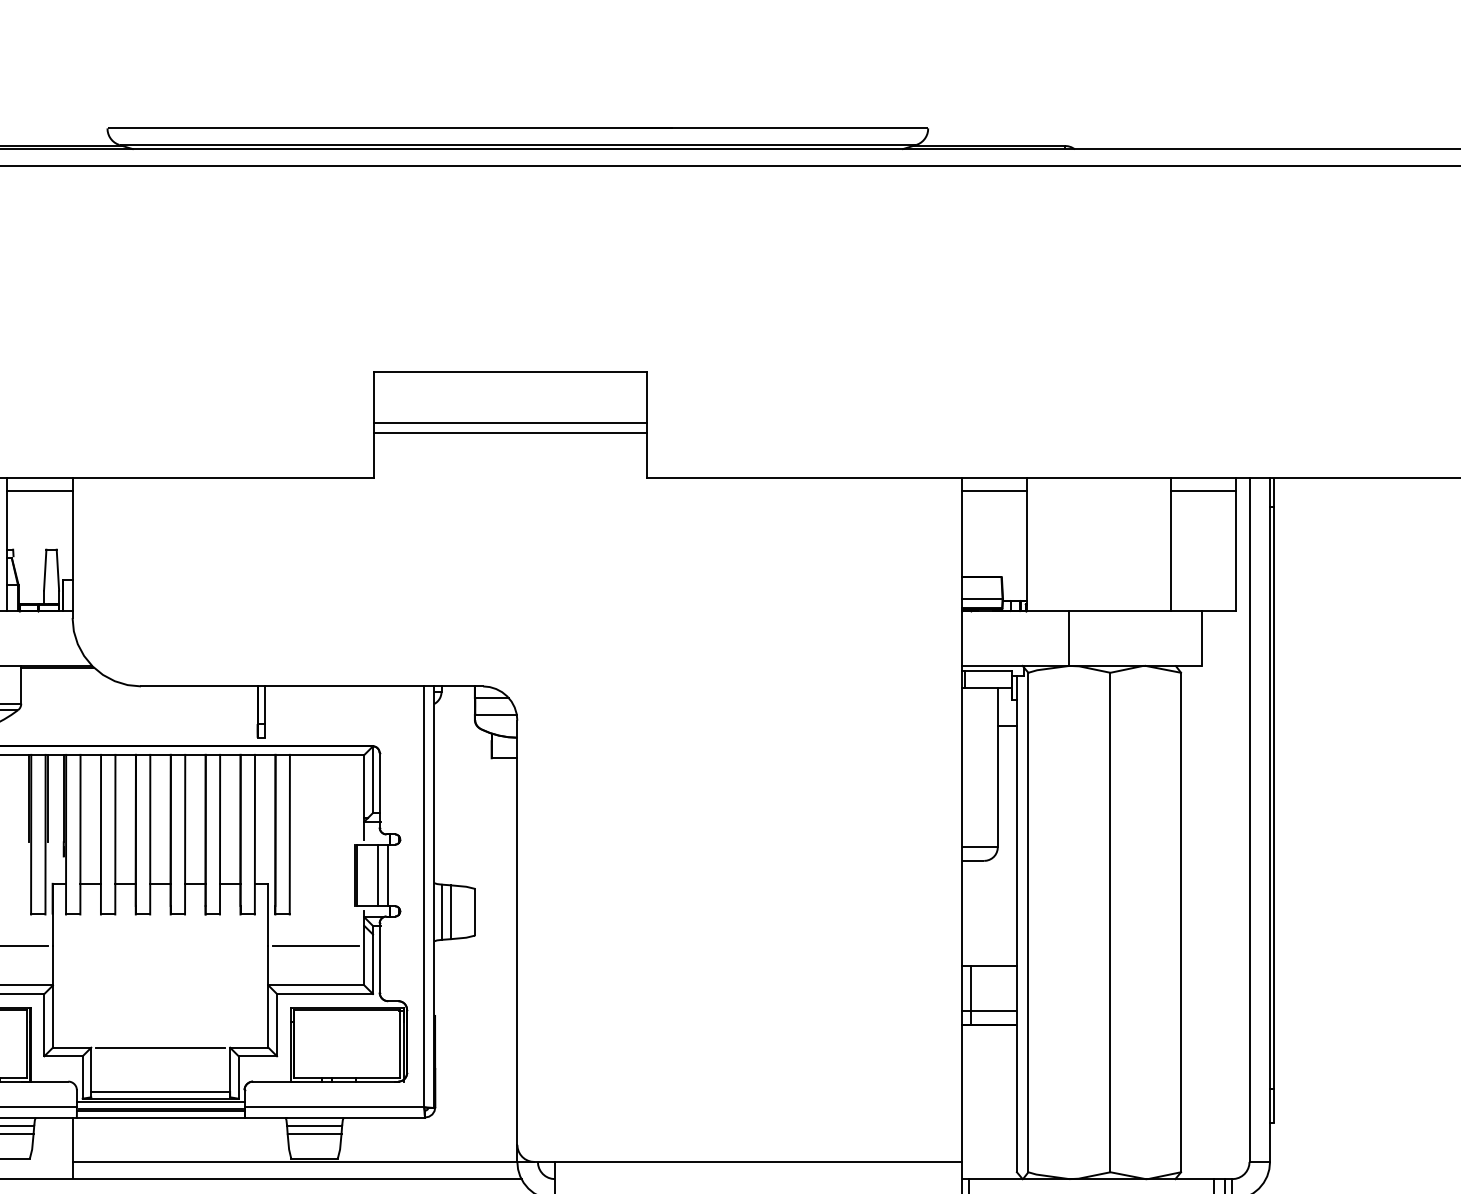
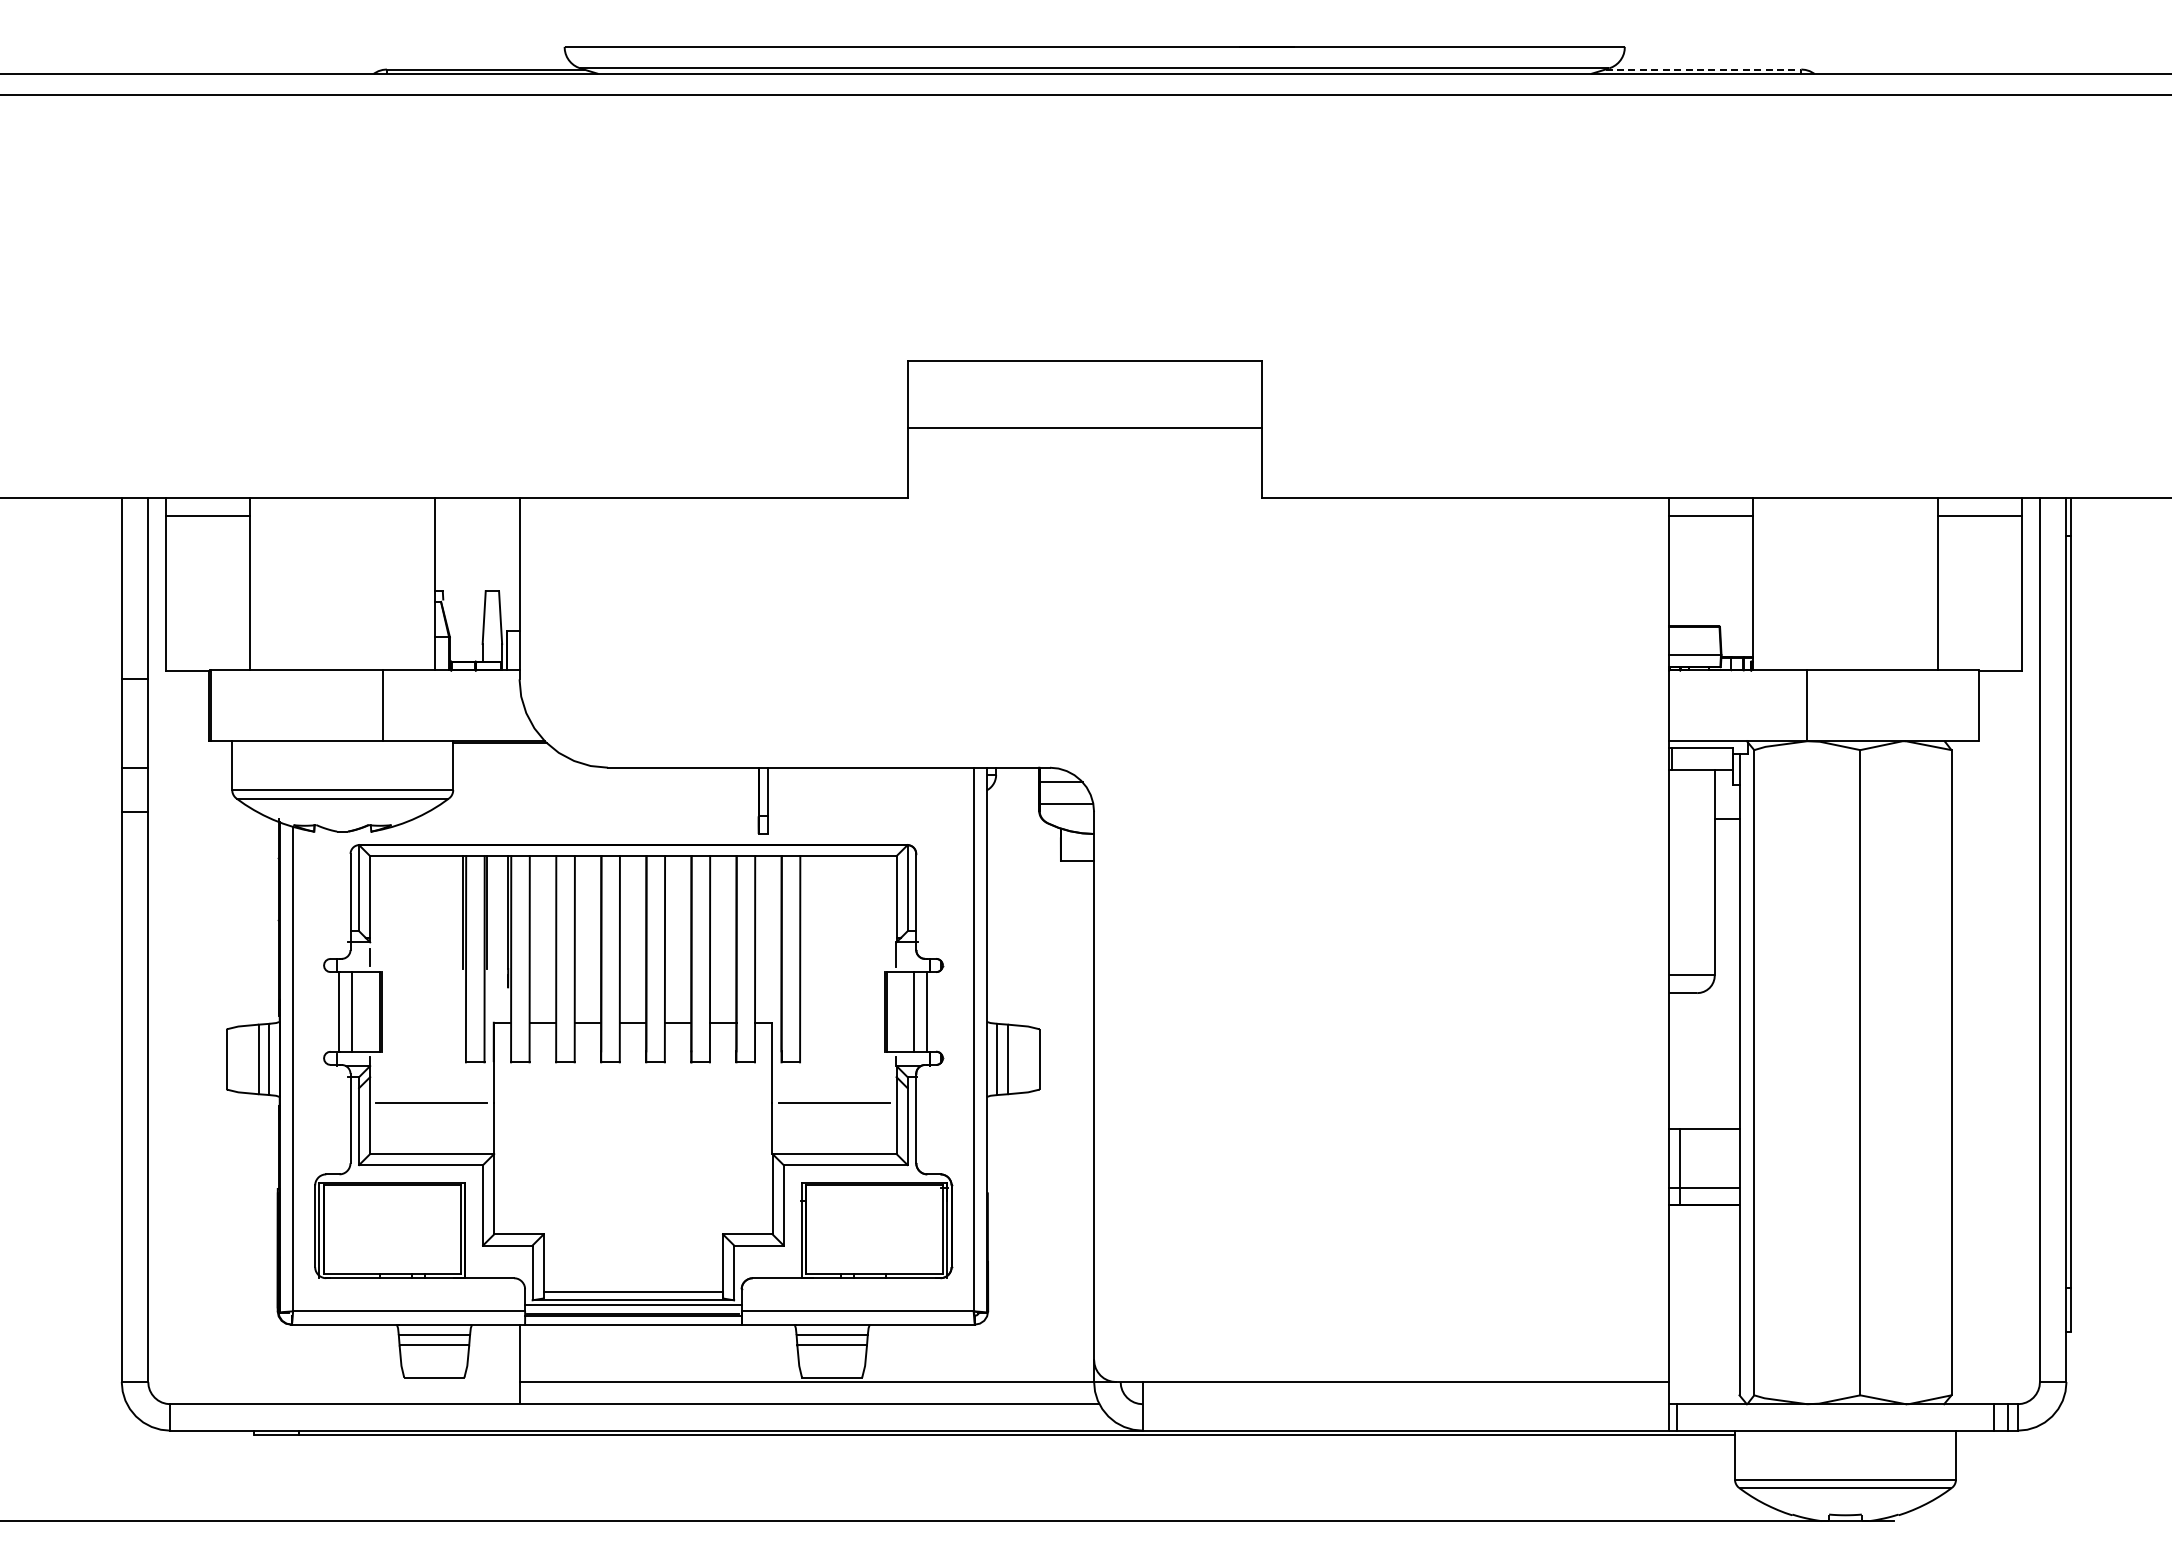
line: (989, 145) -> (1703, 69), solid -> dashed
line: (510, 433) -> (1085, 440), removed
line: (40, 491) -> (477, 515), removed
line: (160, 1047) -> (633, 1234), removed

